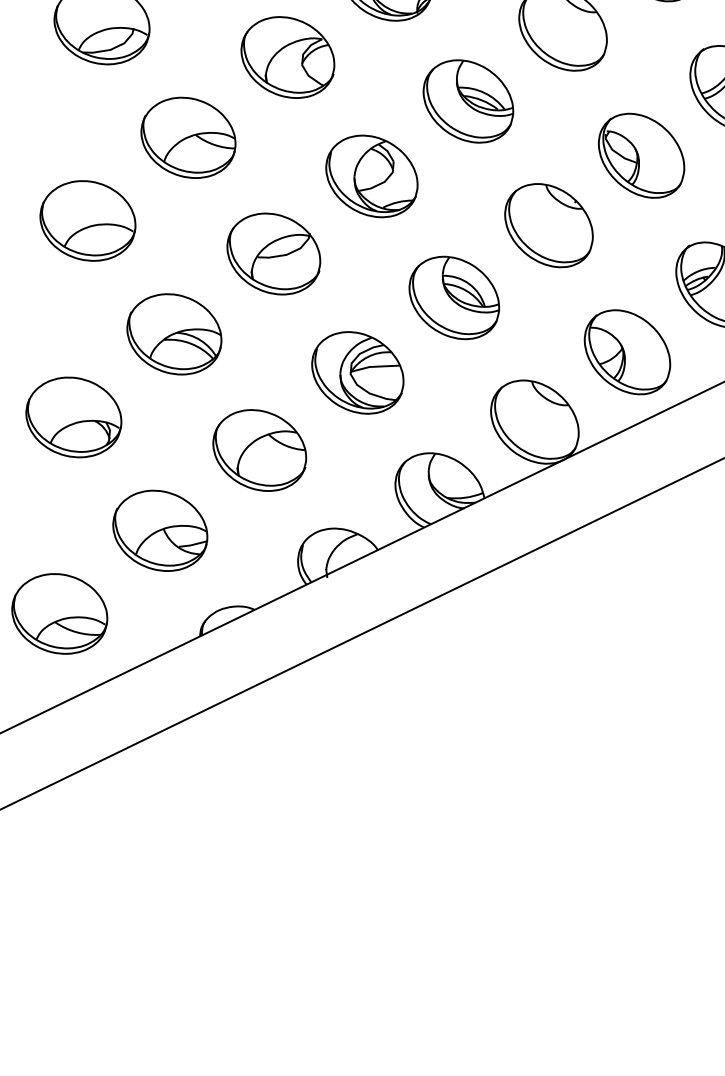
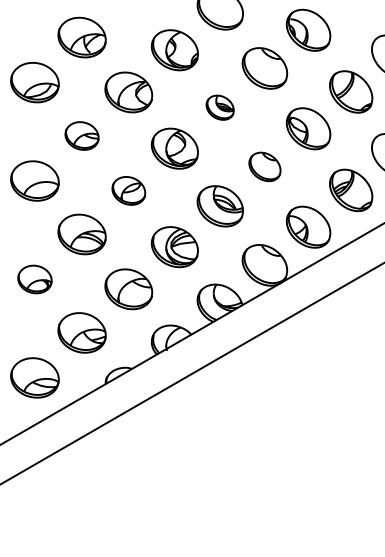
part: (466, 100) -> (219, 107), size x0.6
part: (187, 136) -> (81, 135), size x0.7
part: (548, 224) -> (264, 166), size x0.7
part: (273, 253) -> (128, 190), size x0.7
part: (72, 417) -> (34, 279), size x0.7

